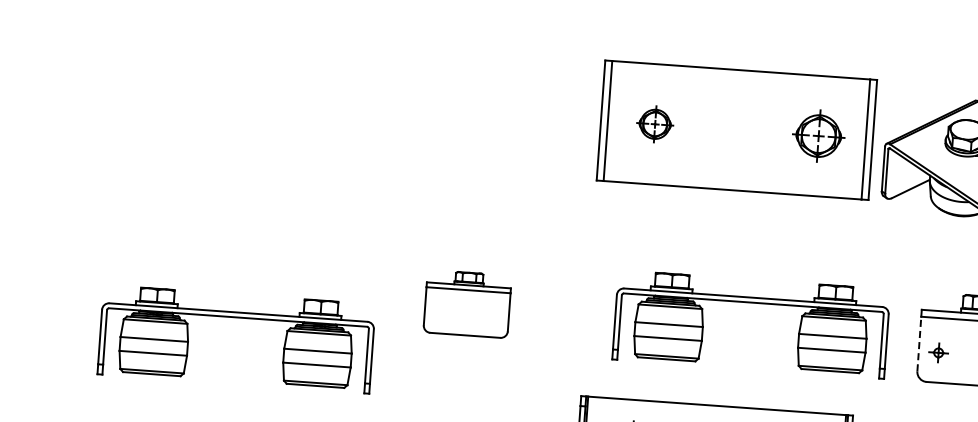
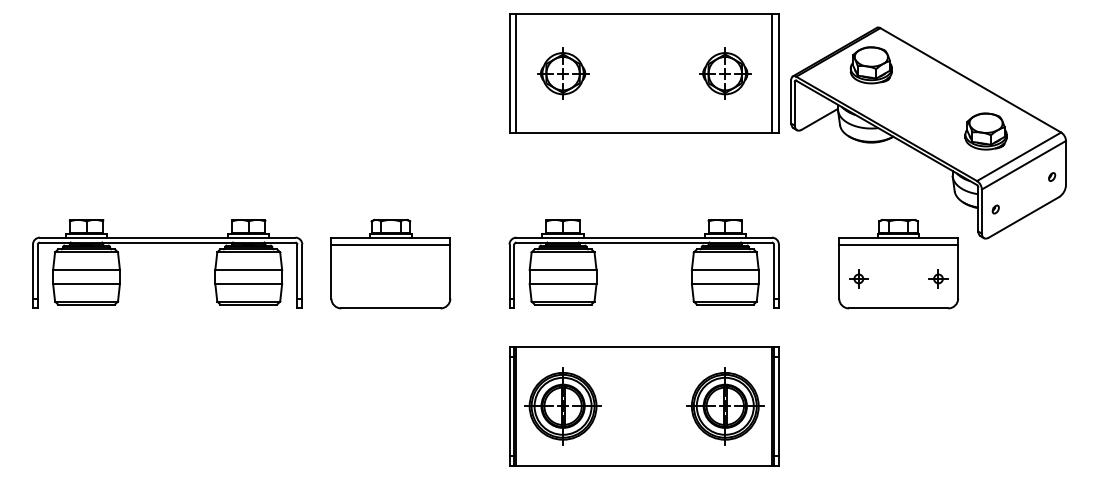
part: (655, 124) -> (563, 73), size x1.43
part: (467, 303) -> (390, 263), size x1.43
part: (752, 303) -> (643, 243), moved
part: (237, 318) -> (167, 243), moved
line: (919, 343) -> (839, 271), dashed -> solid

